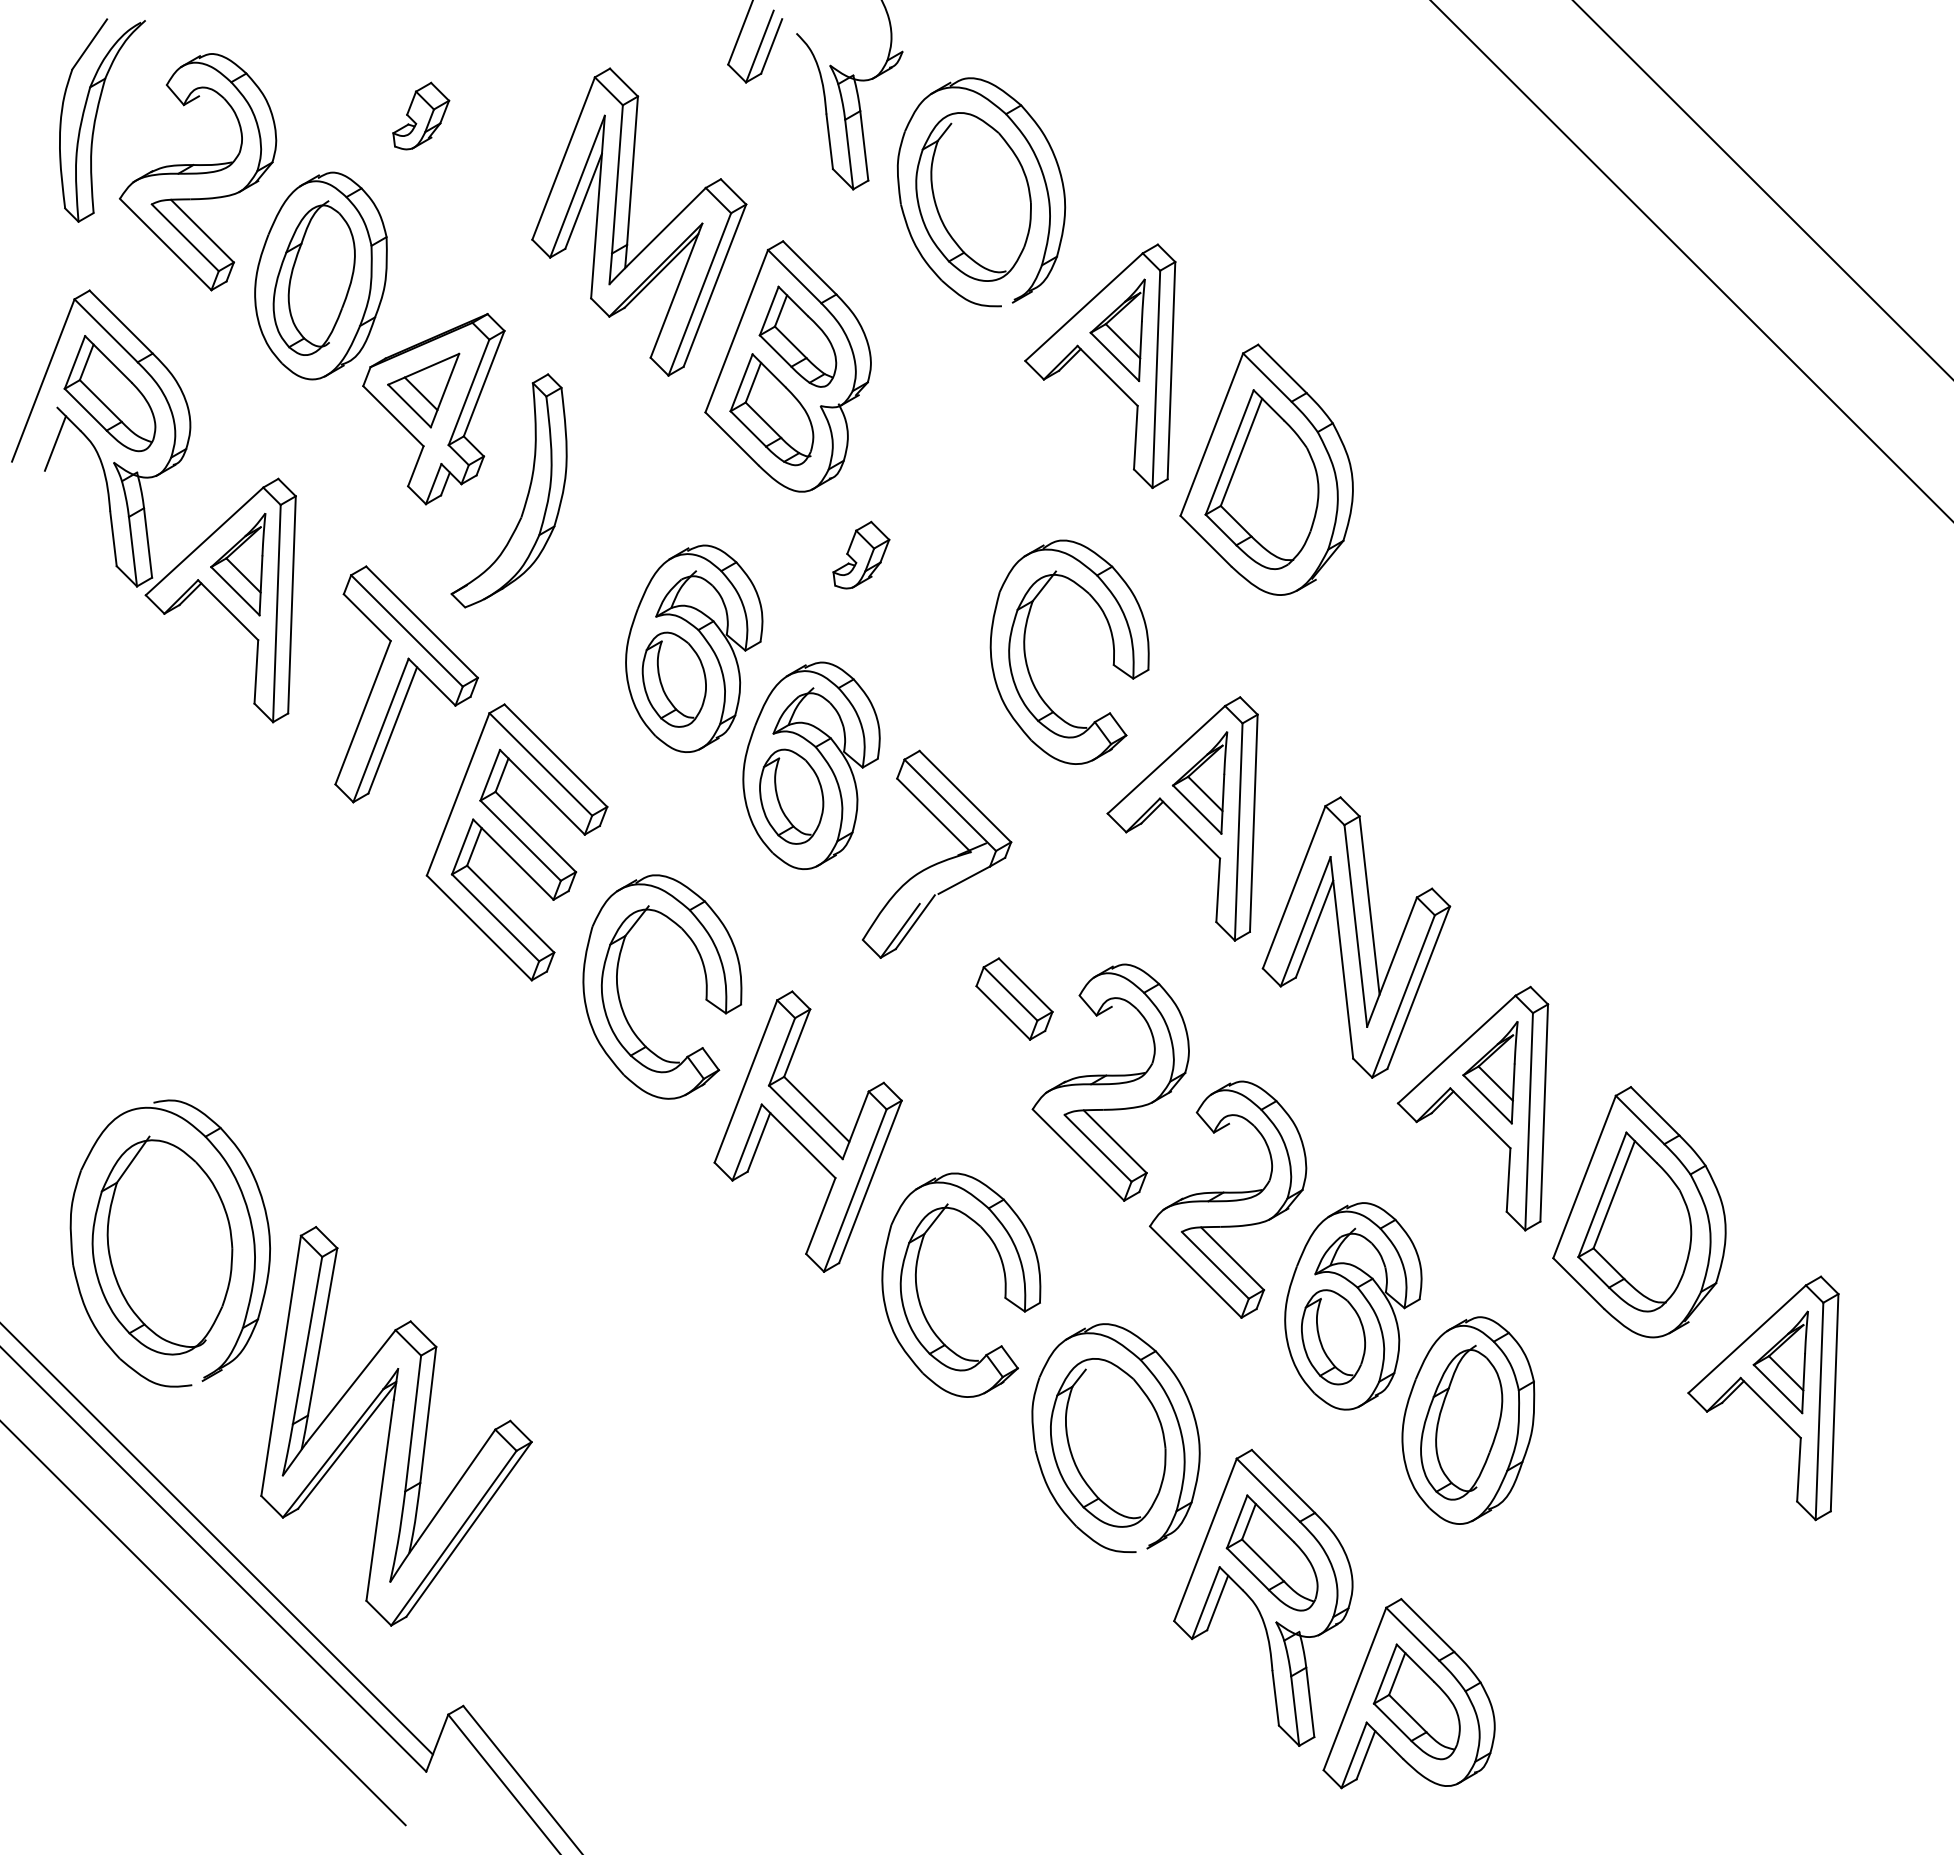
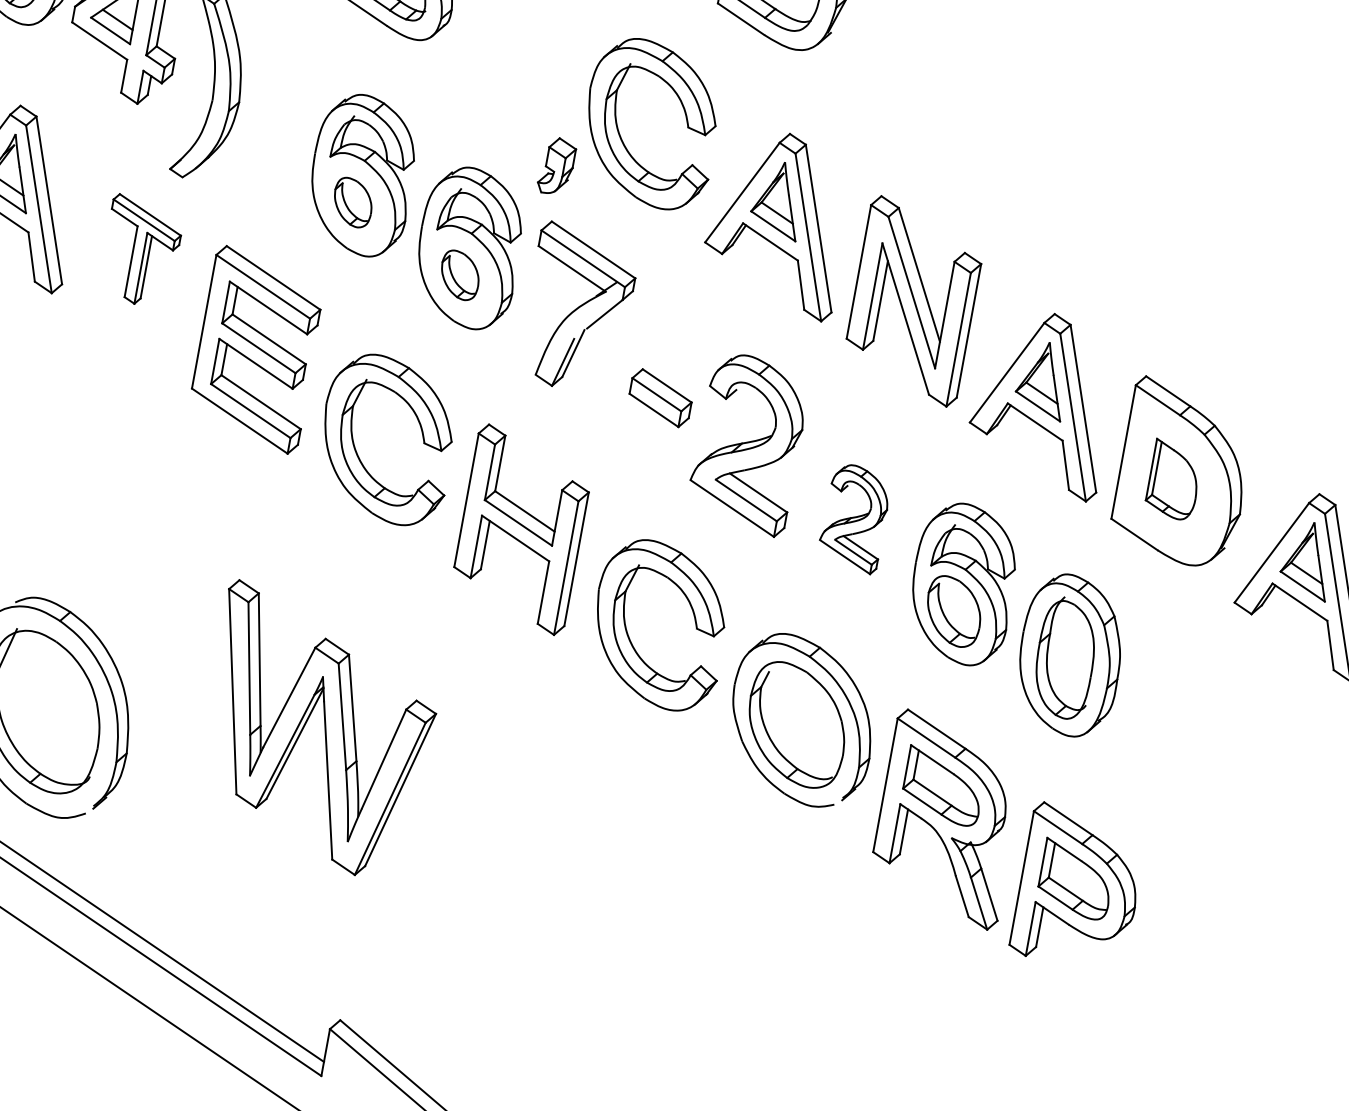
part: (861, 554) -> (556, 164), moved
part: (673, 679) -> (352, 202), size x0.7
part: (406, 684) -> (148, 244), size x0.6
part: (791, 796) -> (460, 275), size x0.7
part: (1228, 1199) -> (853, 520), size x0.6
part: (1634, 1221) -> (1168, 478), size x0.6
part: (396, 1426) -> (330, 721), moved

